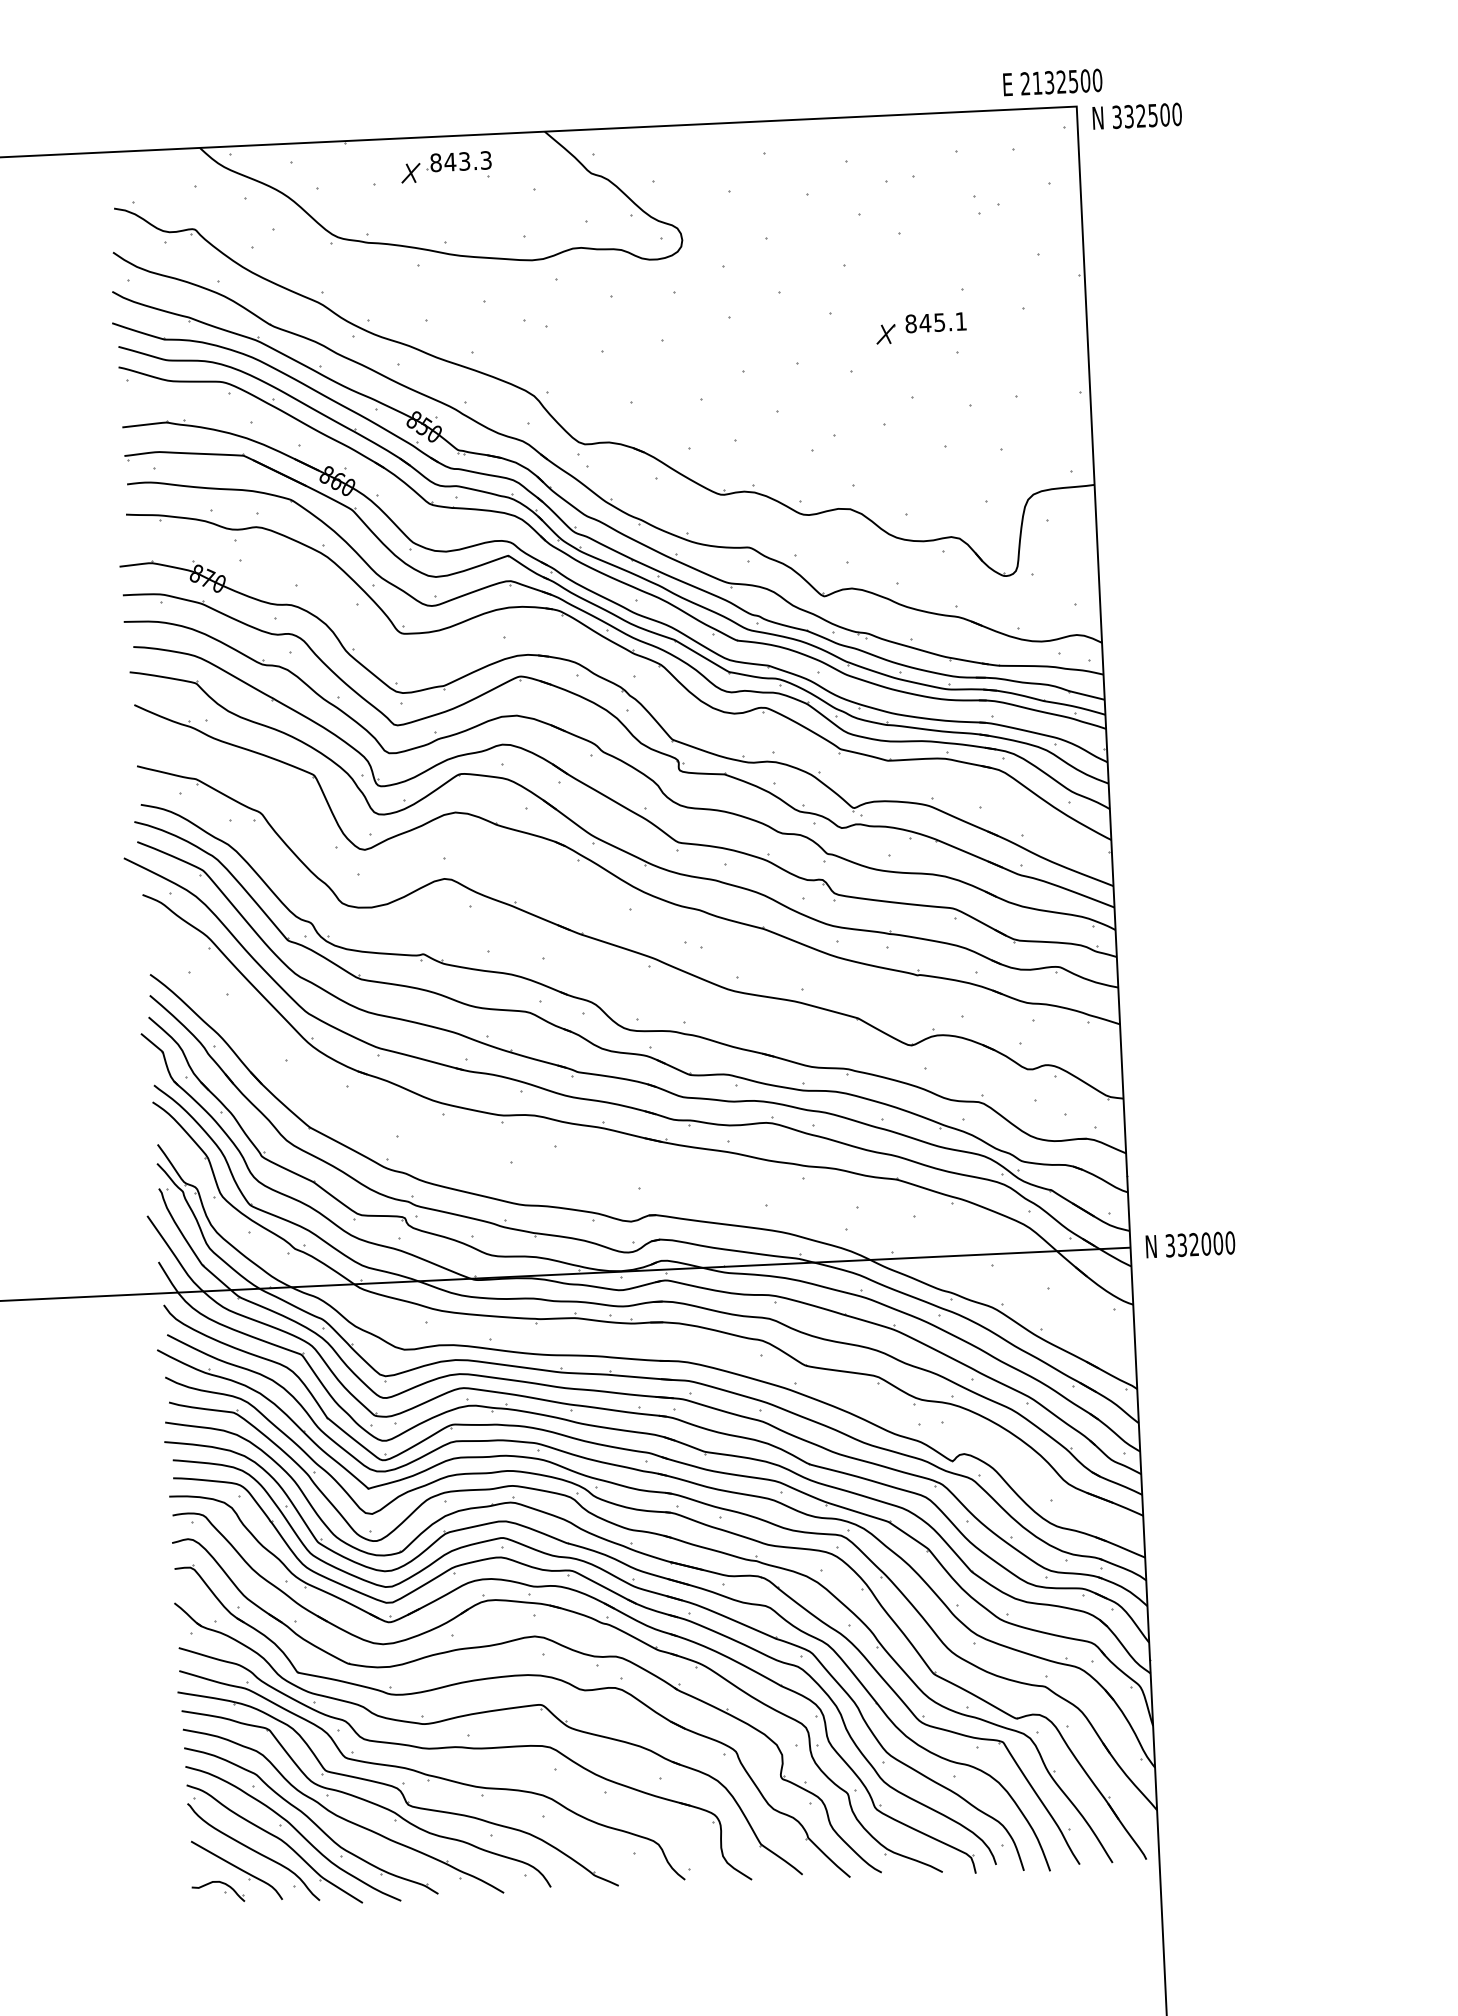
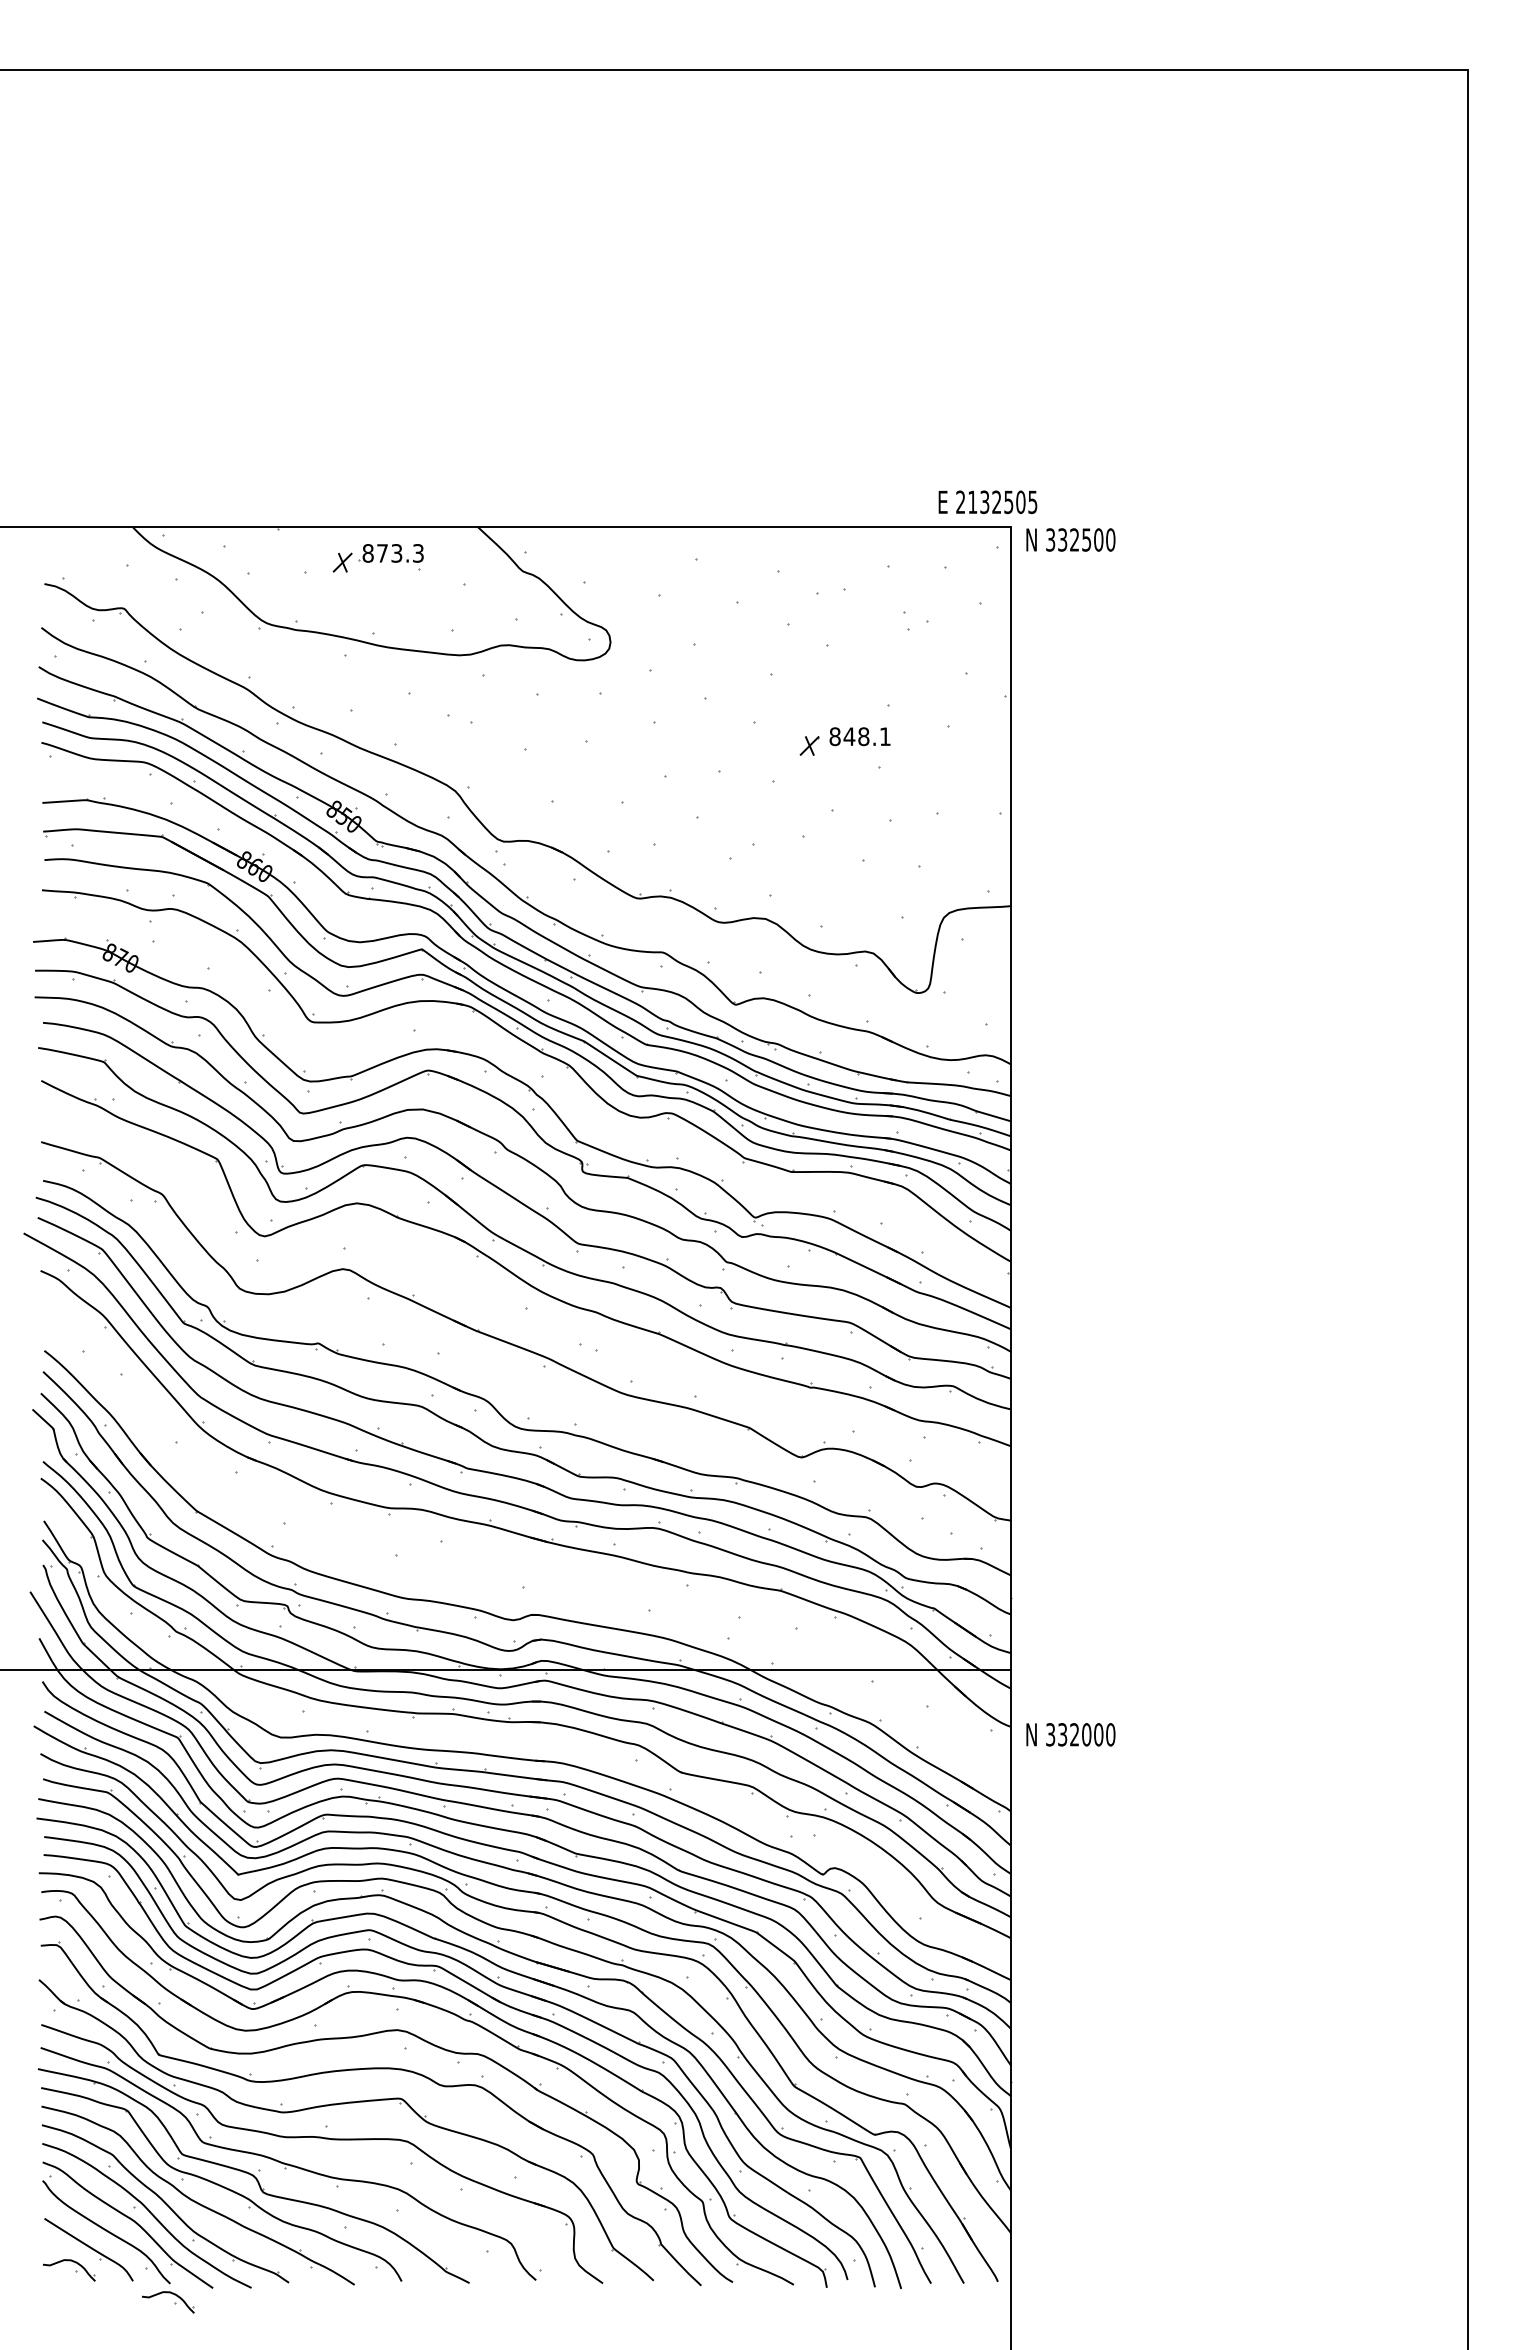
text: (1097, 80) -> (1032, 502), 2132500 -> 2132505
text: (450, 162) -> (382, 553), 843.3 -> 873.3
text: (939, 322) -> (863, 736), 845.1 -> 848.1
text: (1190, 1244) -> (1070, 1734), moved
part: (324, 1920) -> (174, 2303), added

